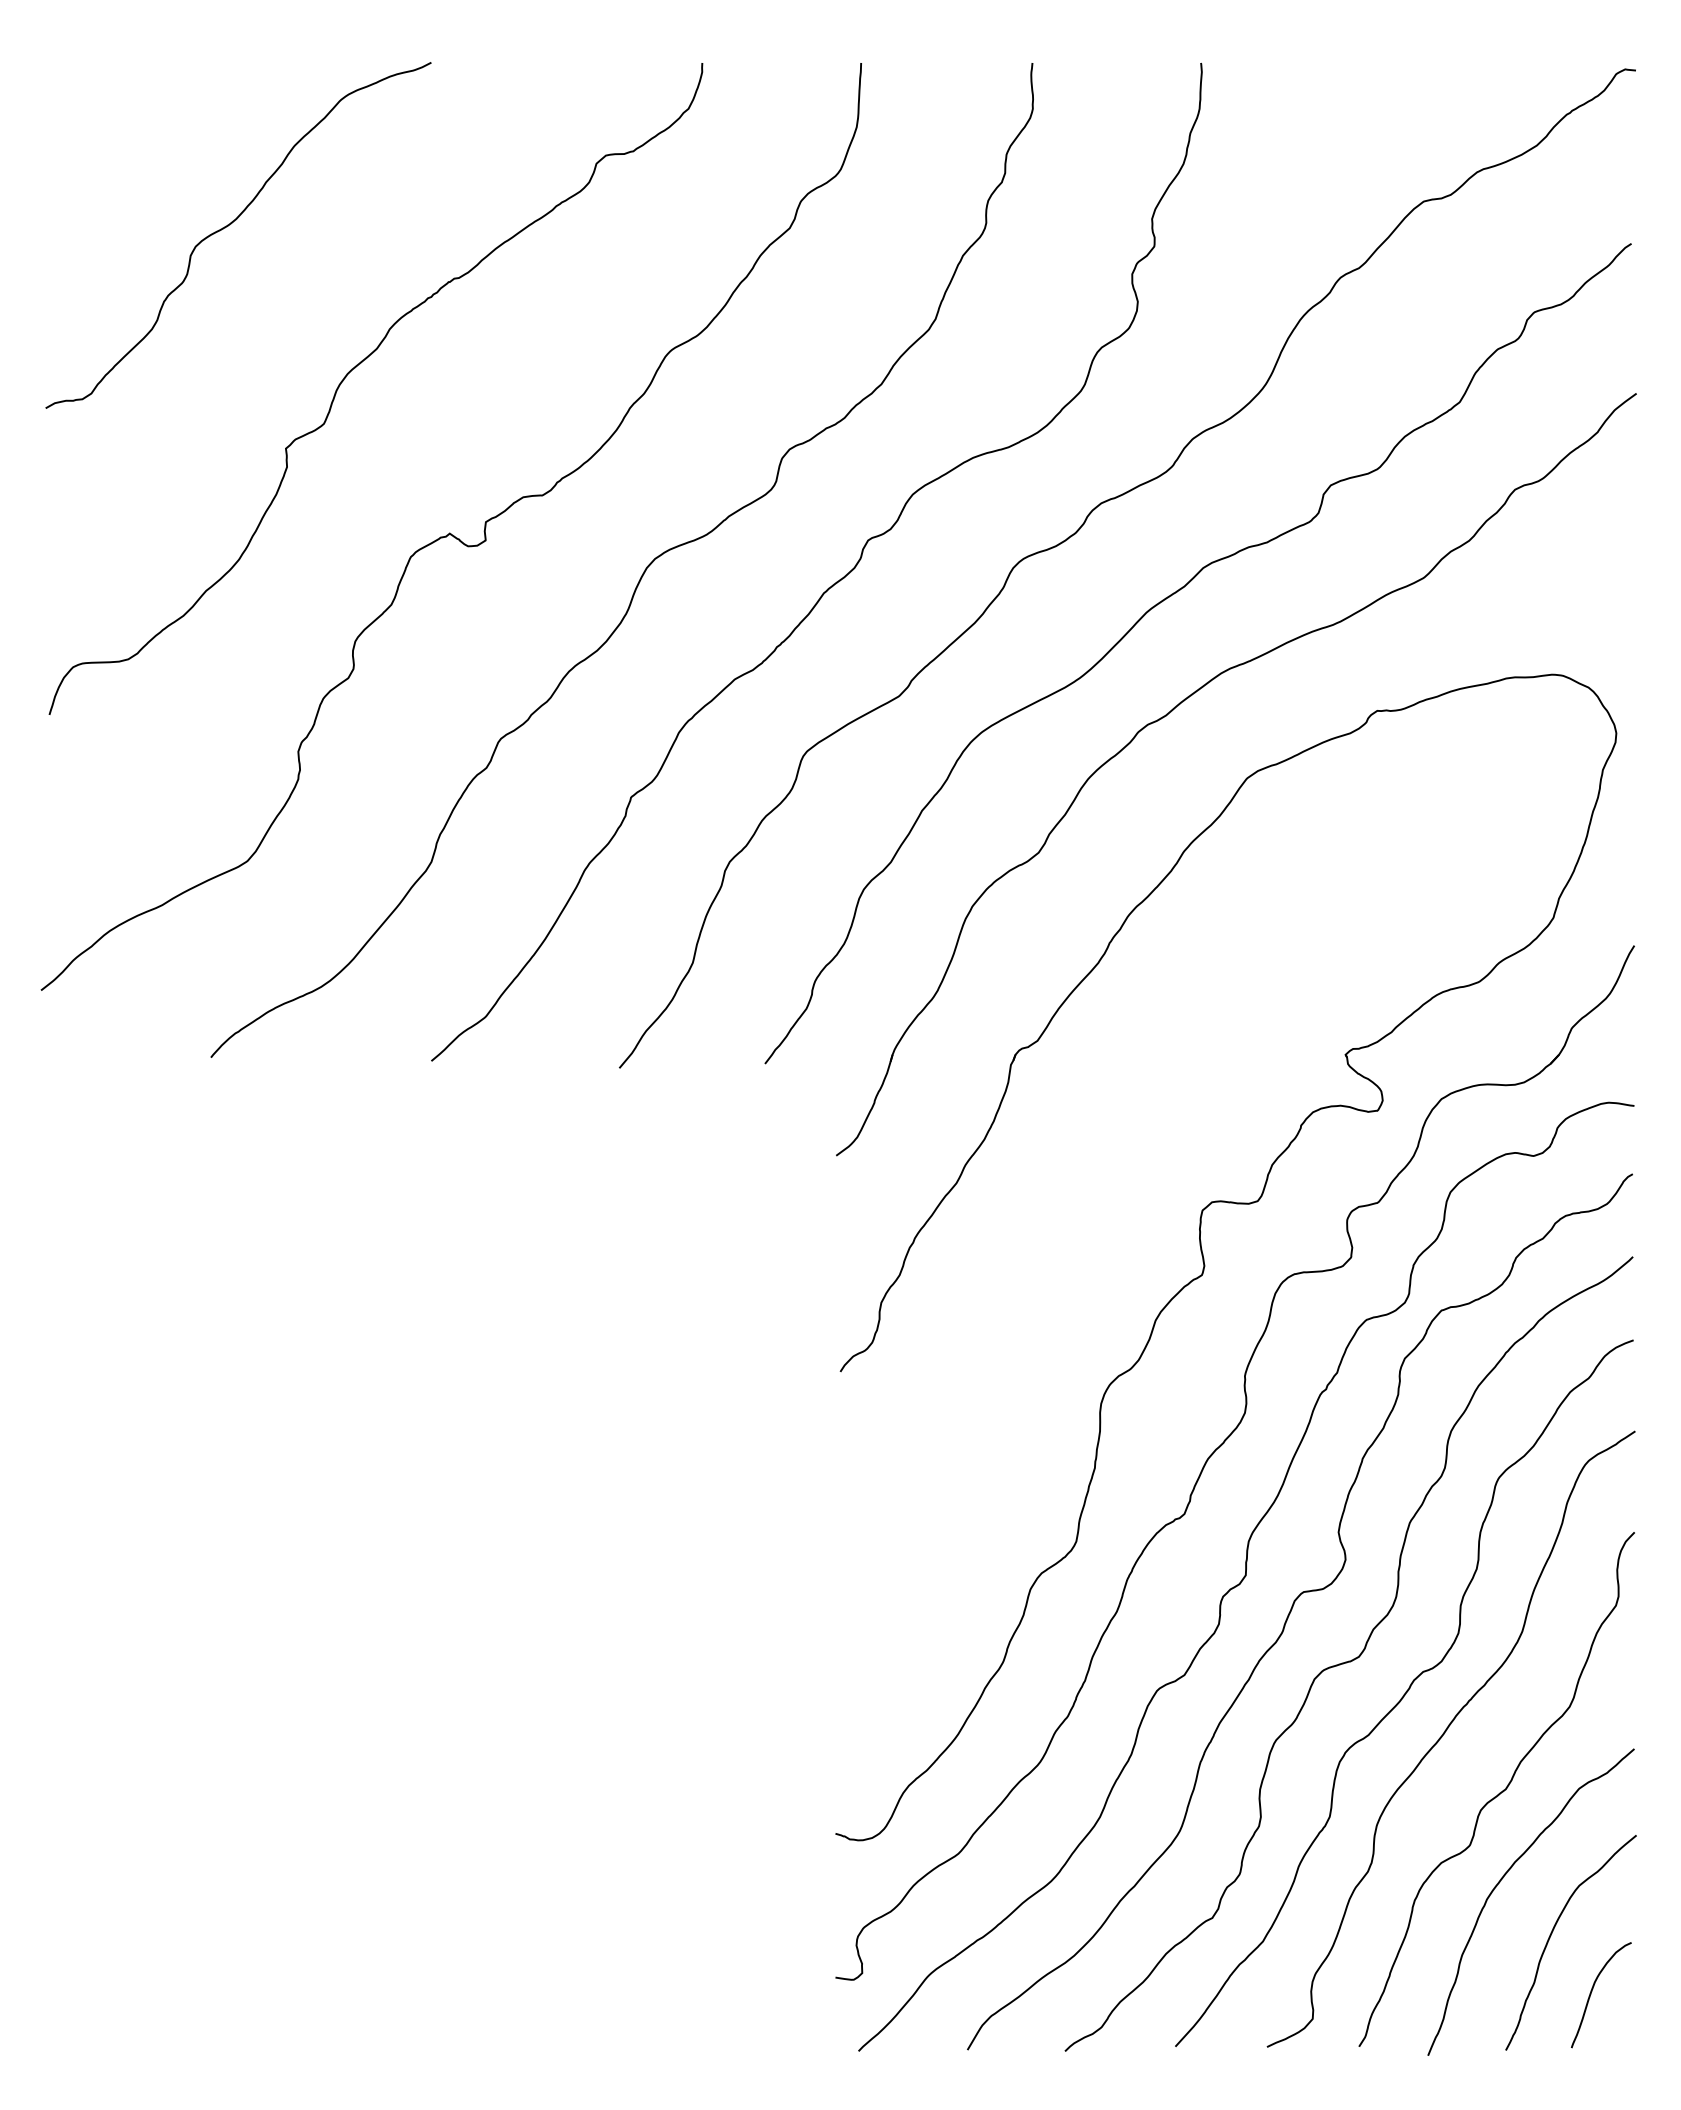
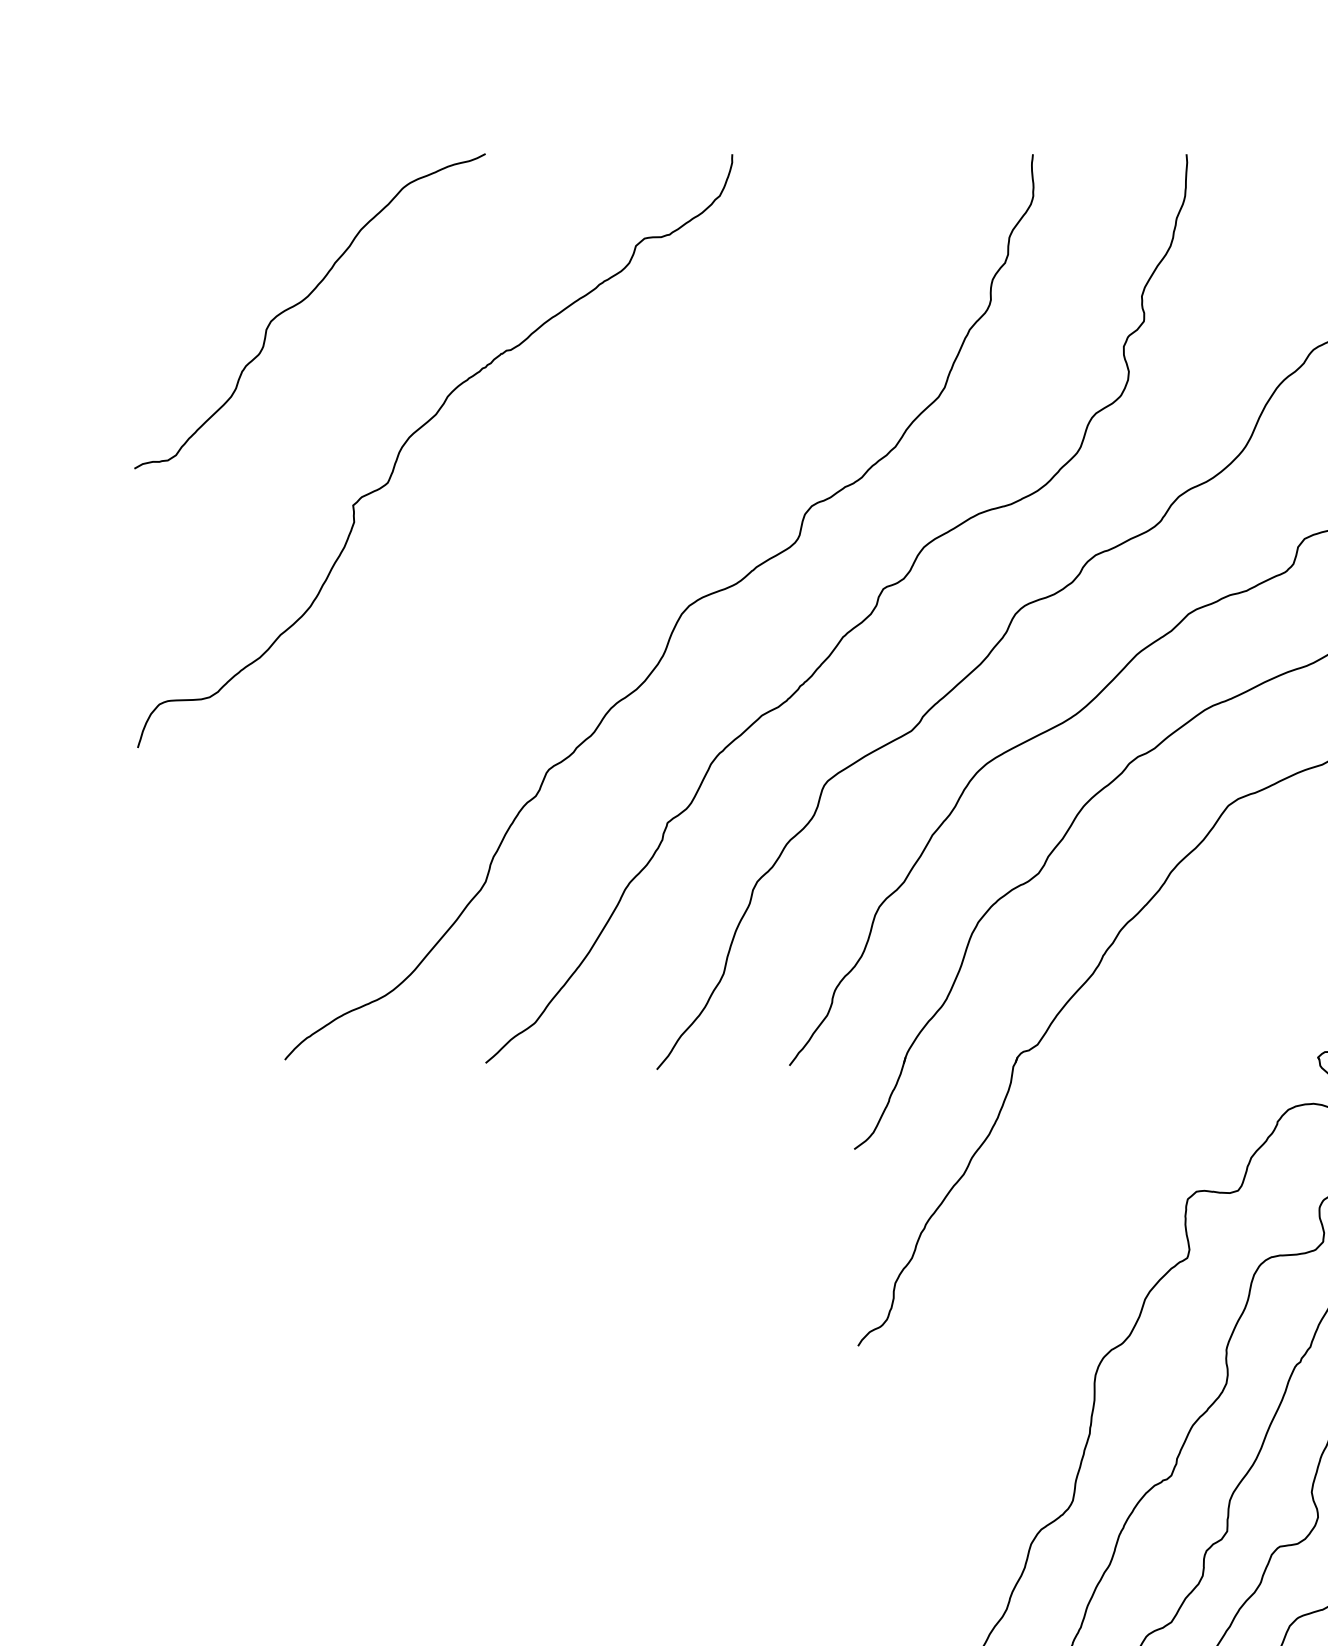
curve: (450, 532) -> (503, 581), removed

